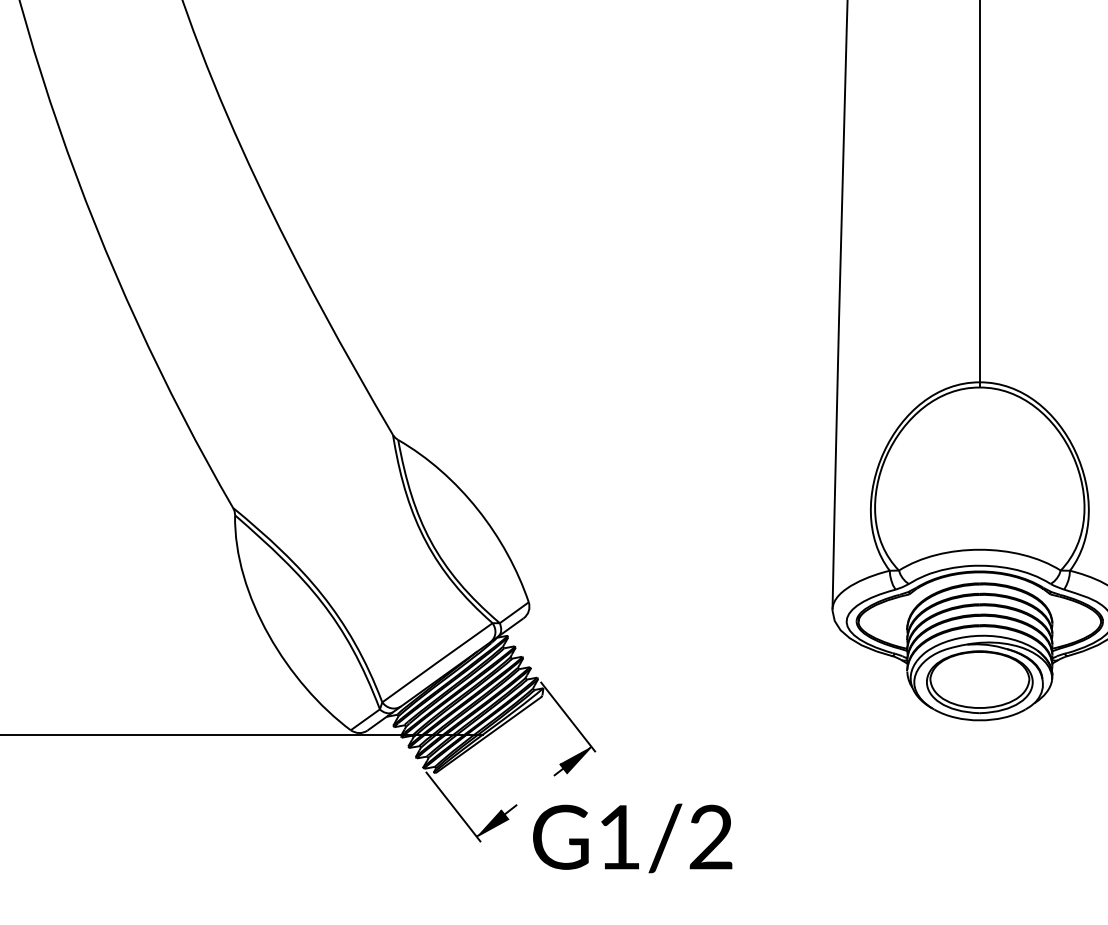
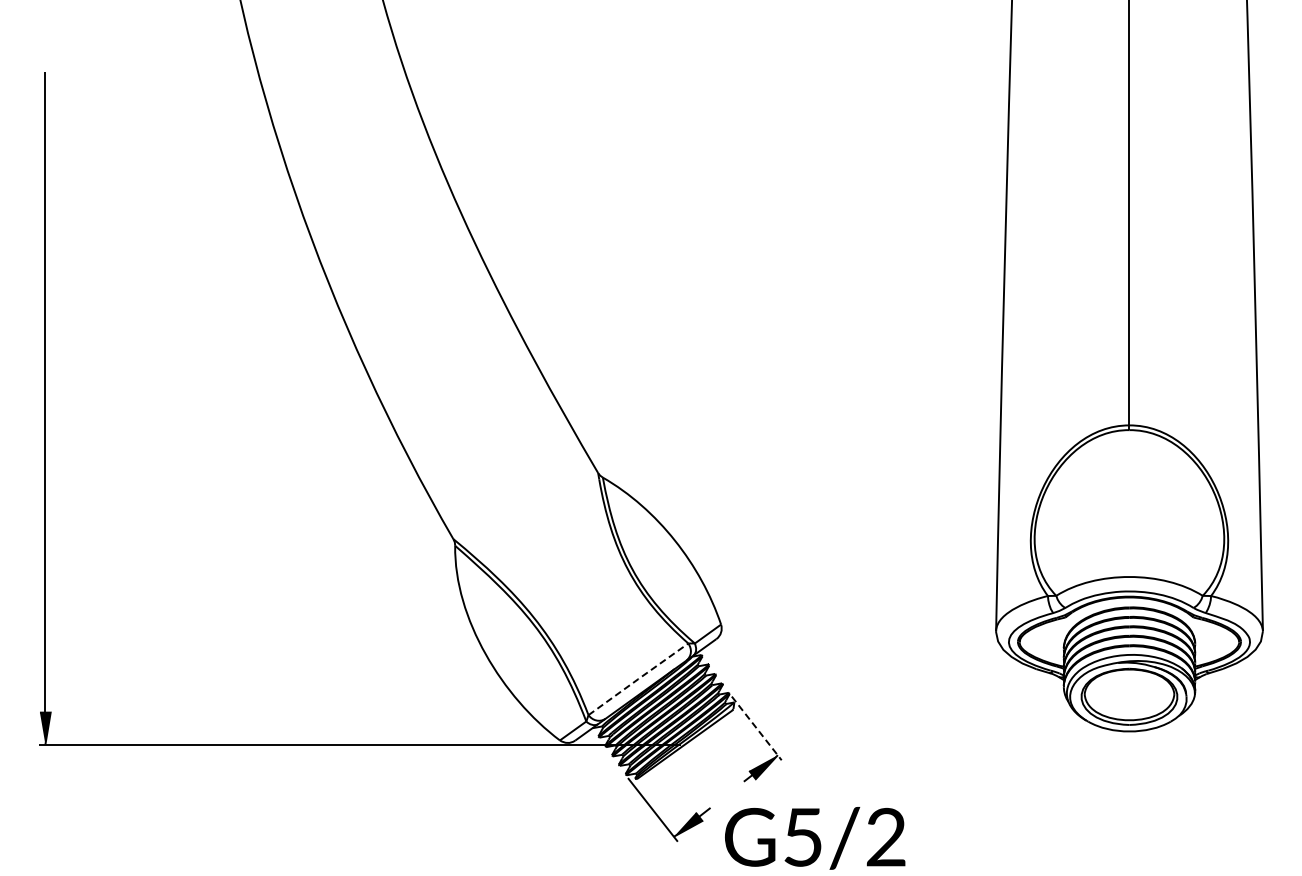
line: (437, 662) -> (638, 679), solid -> dashed
line: (568, 717) -> (757, 728), solid -> dashed
text: (618, 837) -> (802, 837), G1/2 -> G5/2

